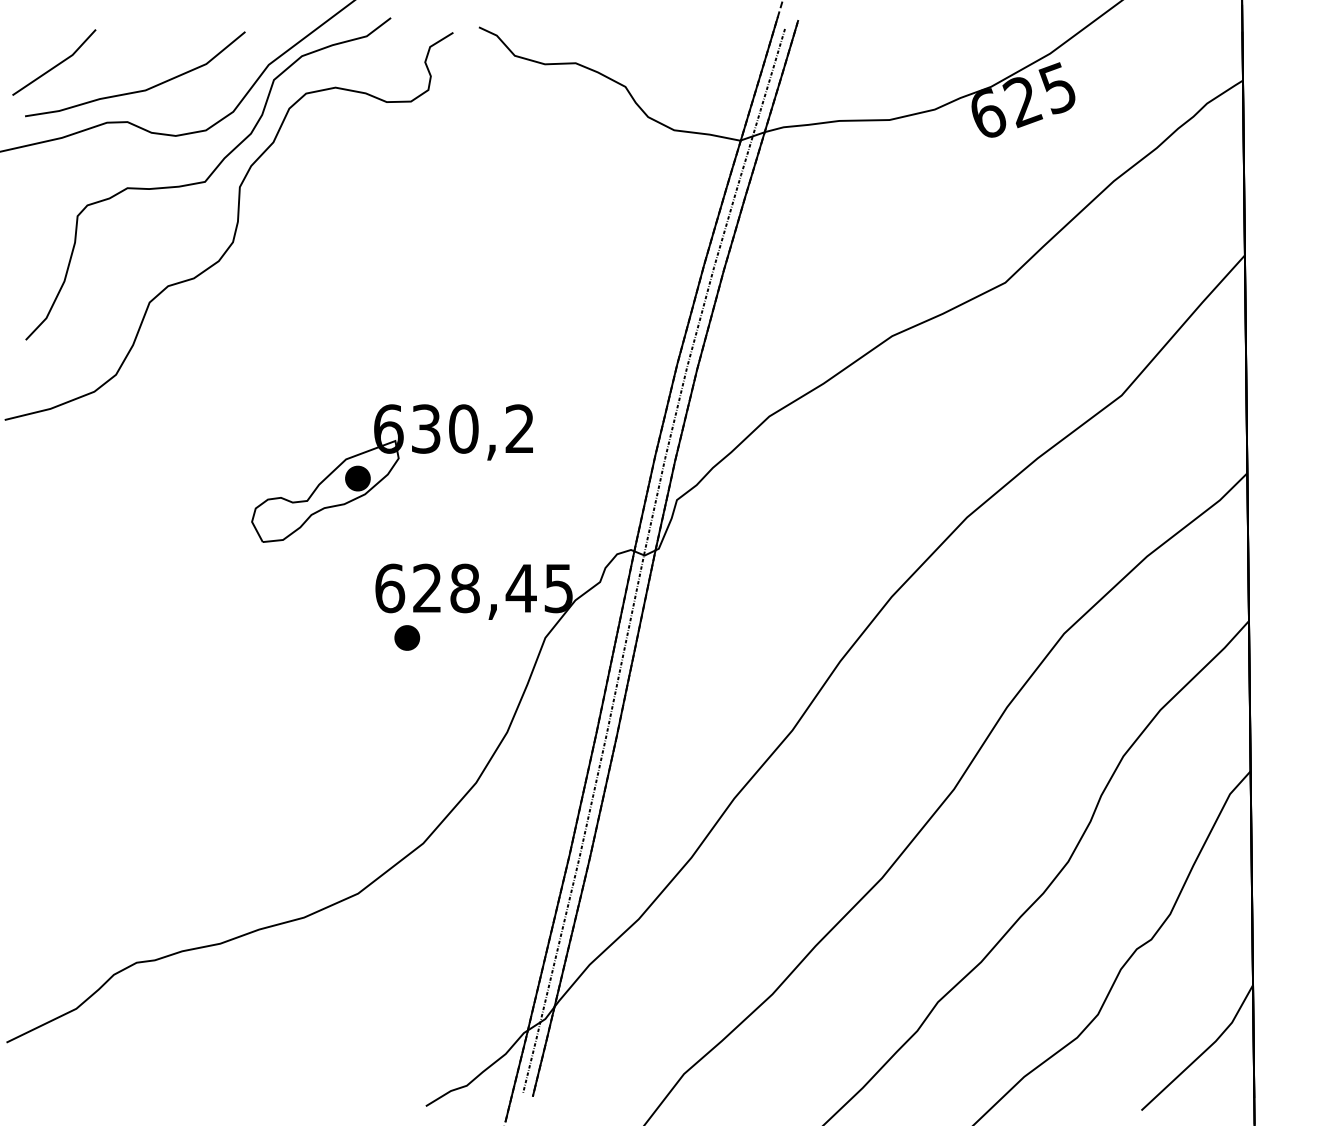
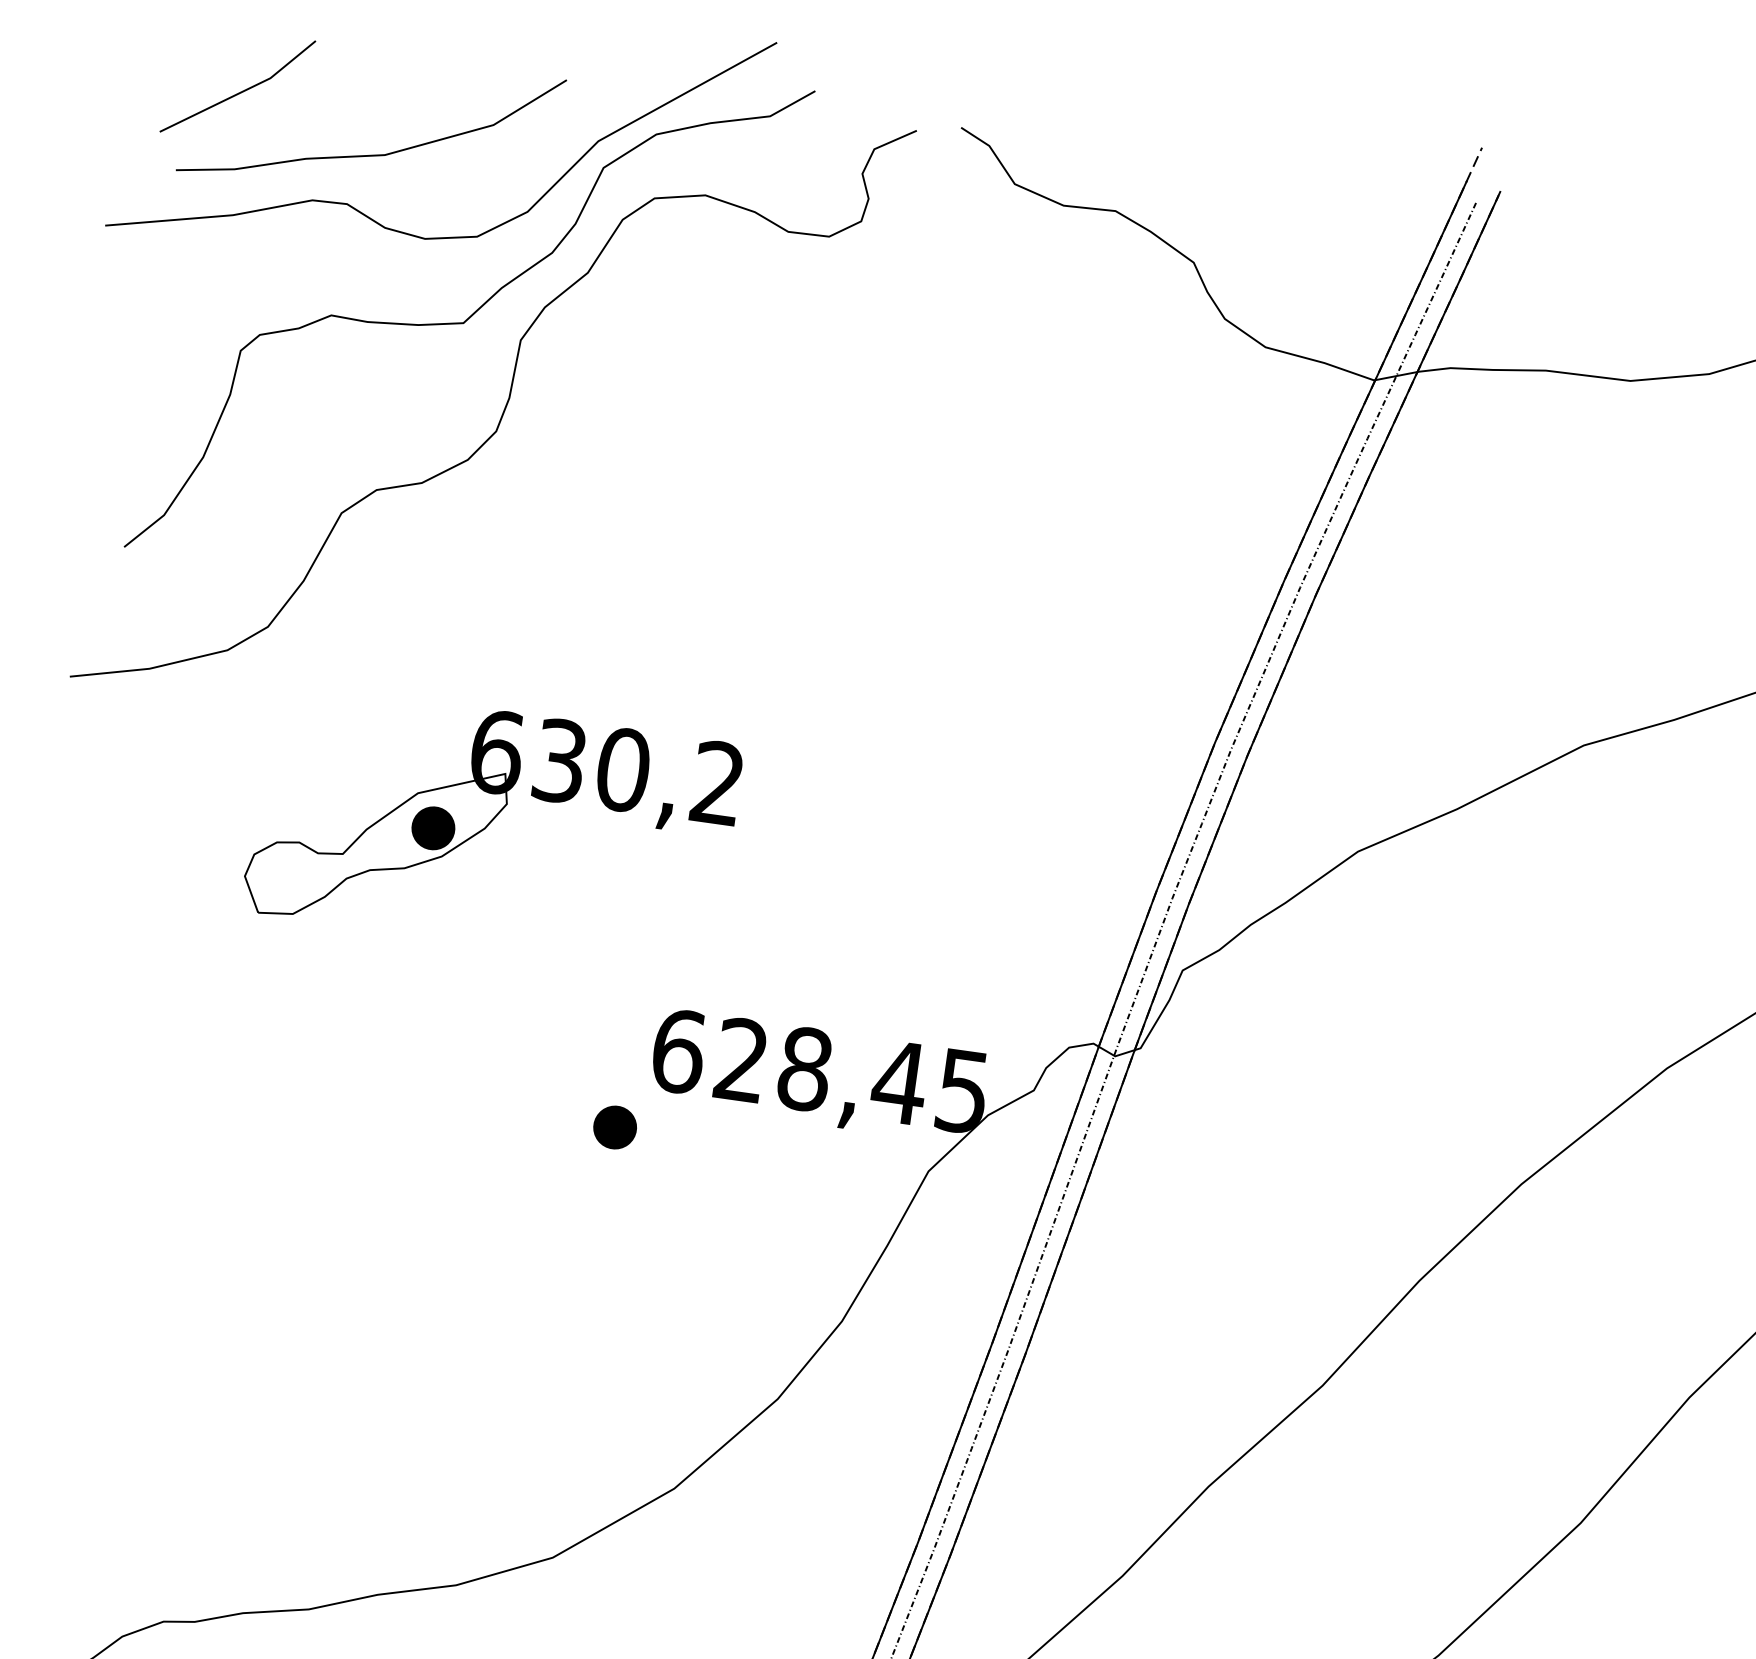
part: (391, 473) -> (491, 827), moved
part: (407, 637) -> (615, 1126), moved

